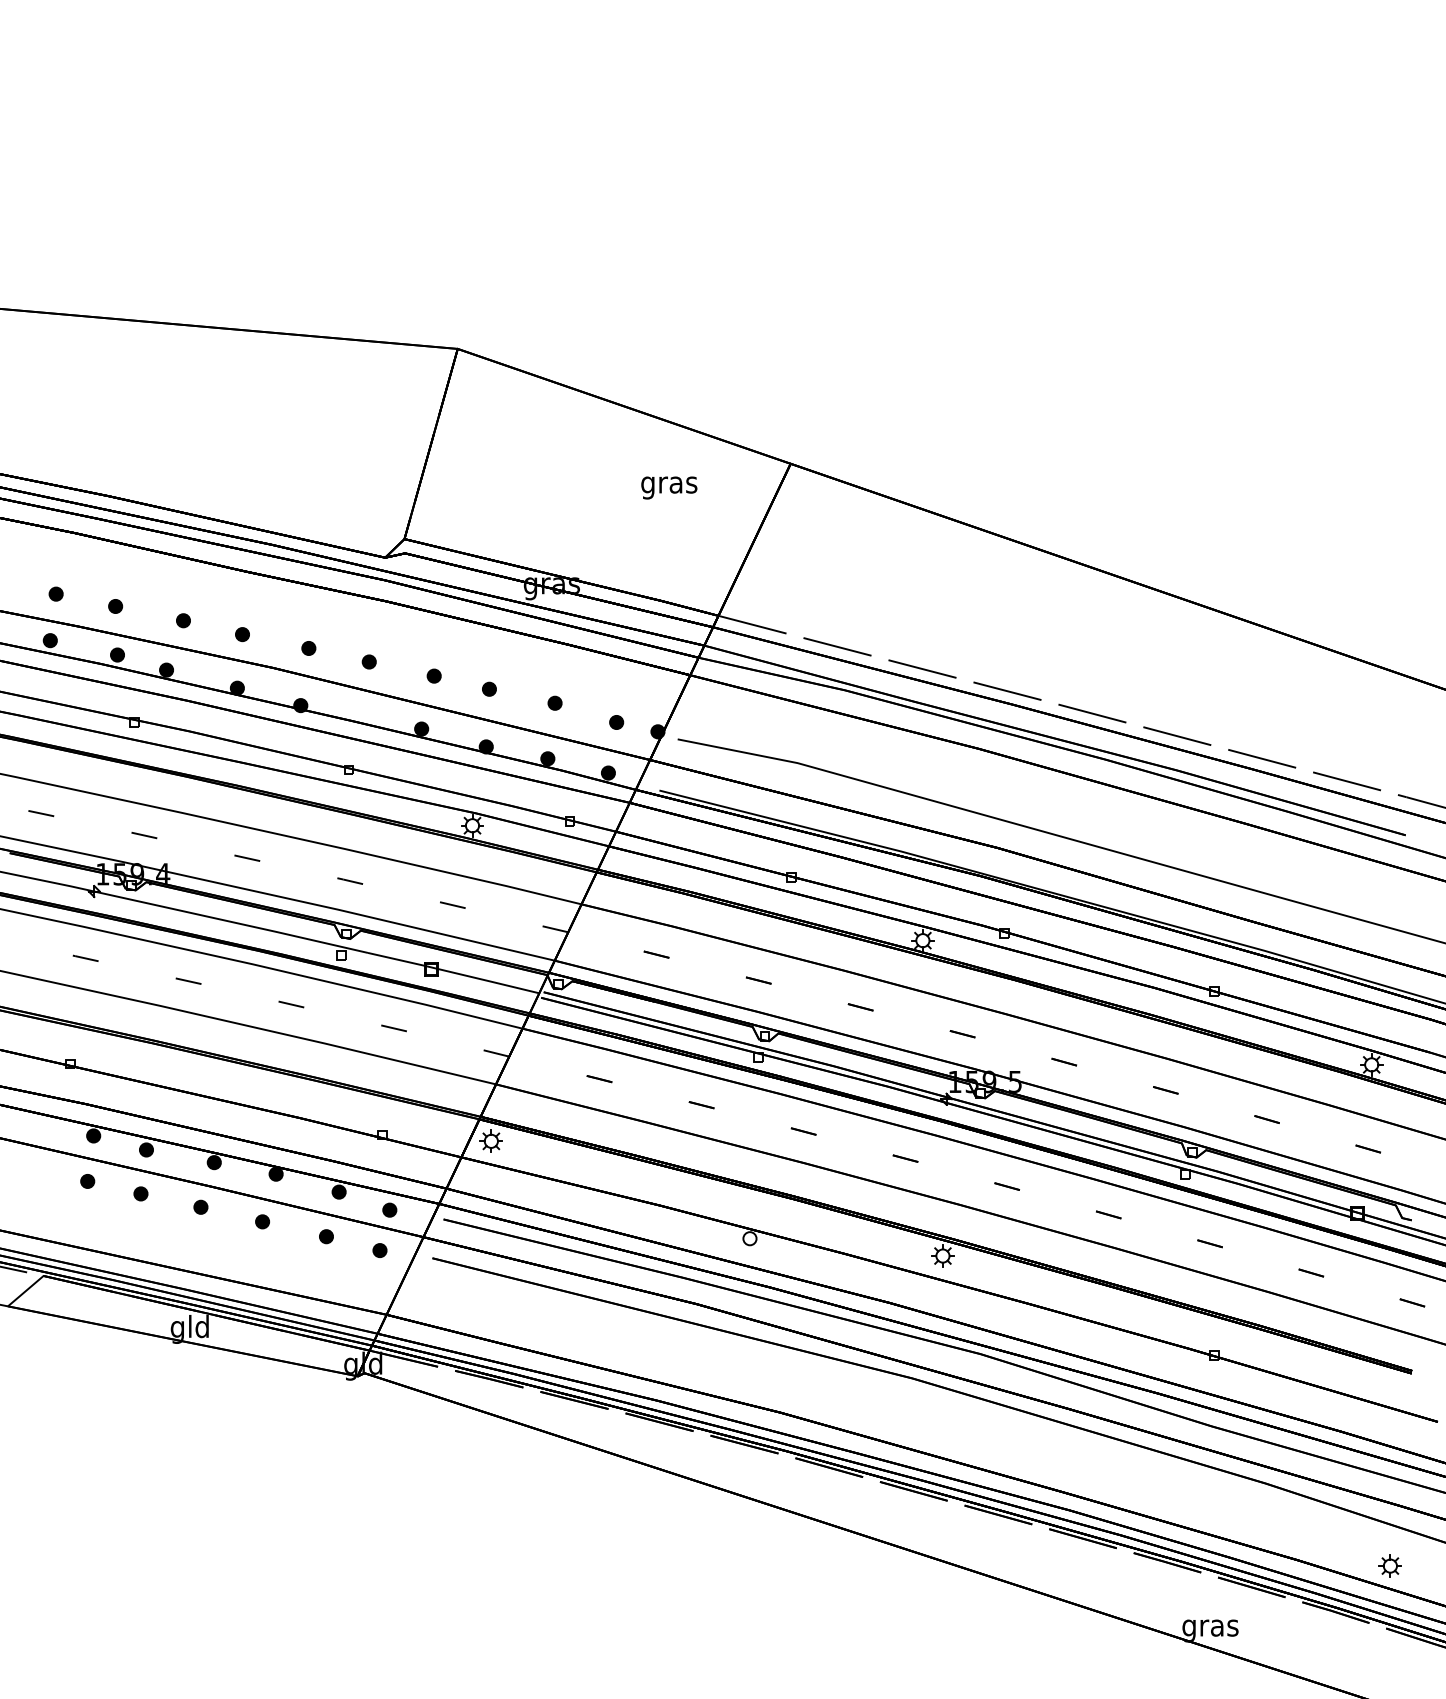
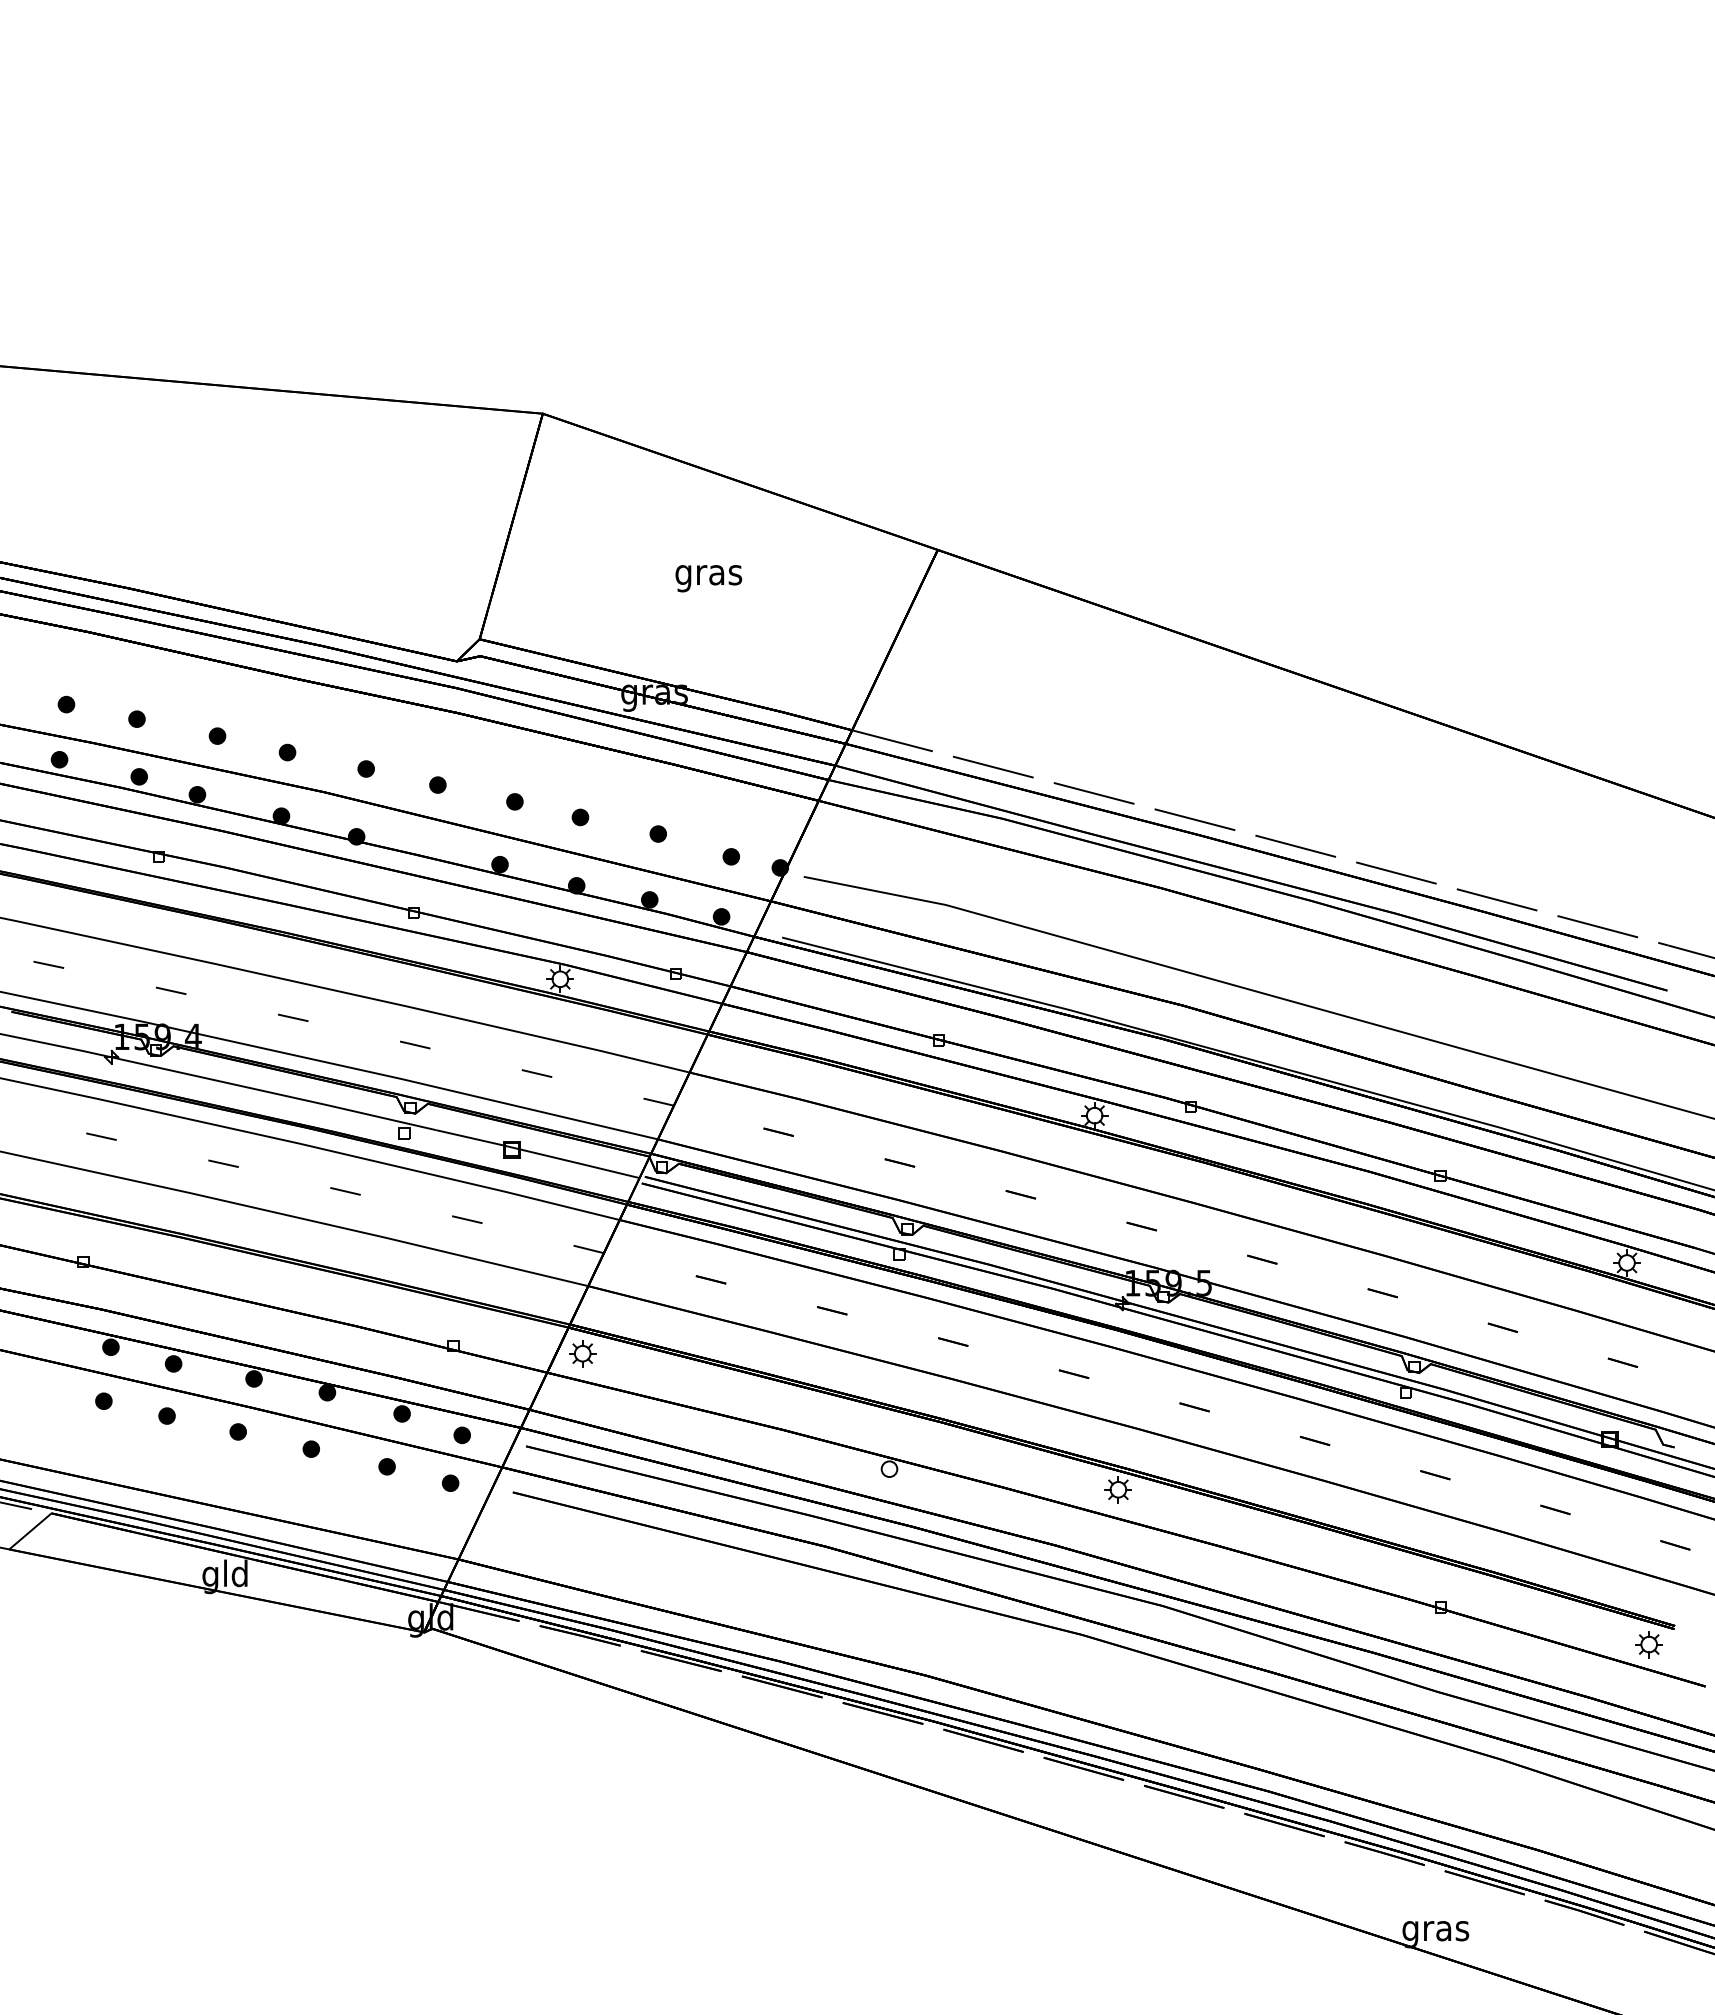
text: (669, 487) -> (708, 578), moved
part: (1389, 1566) -> (1648, 1644), moved

